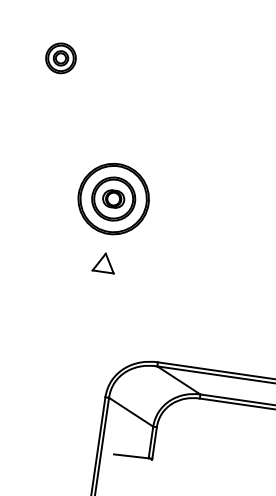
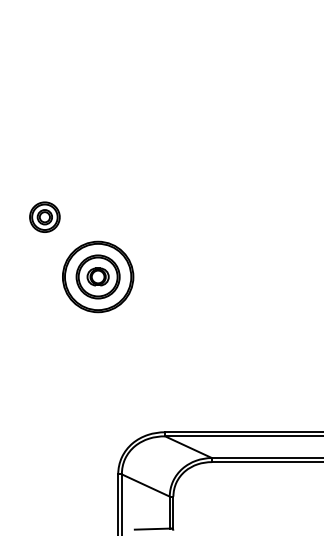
part: (60, 57) -> (44, 216), moved
part: (103, 262) -> (97, 341), removed

